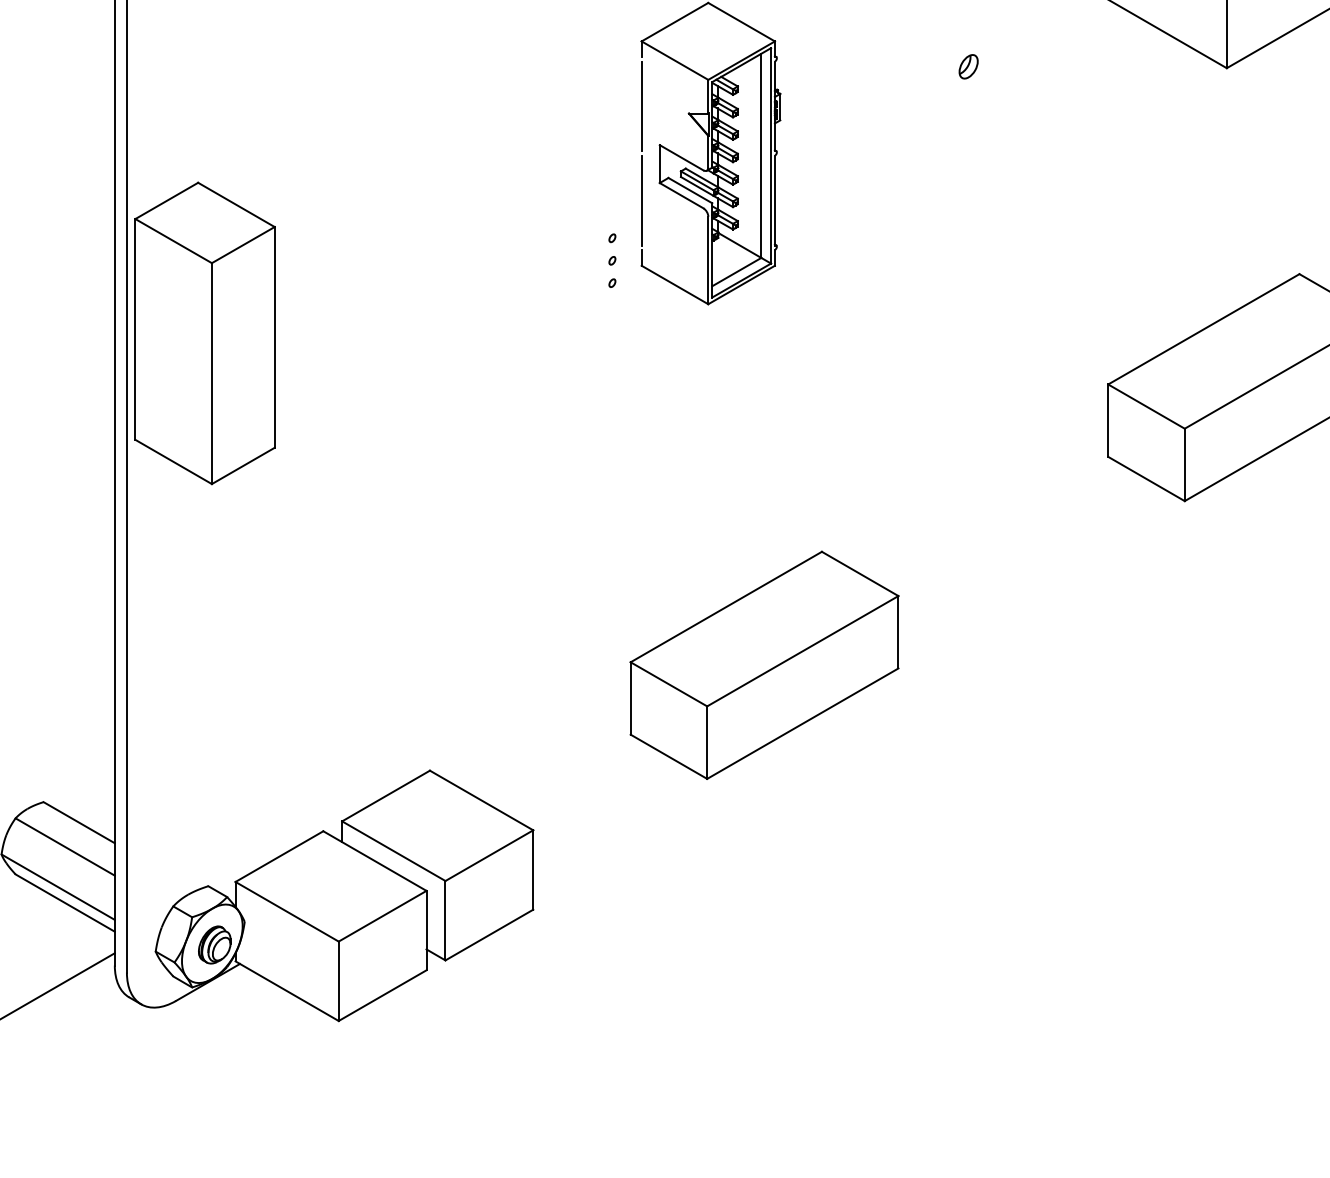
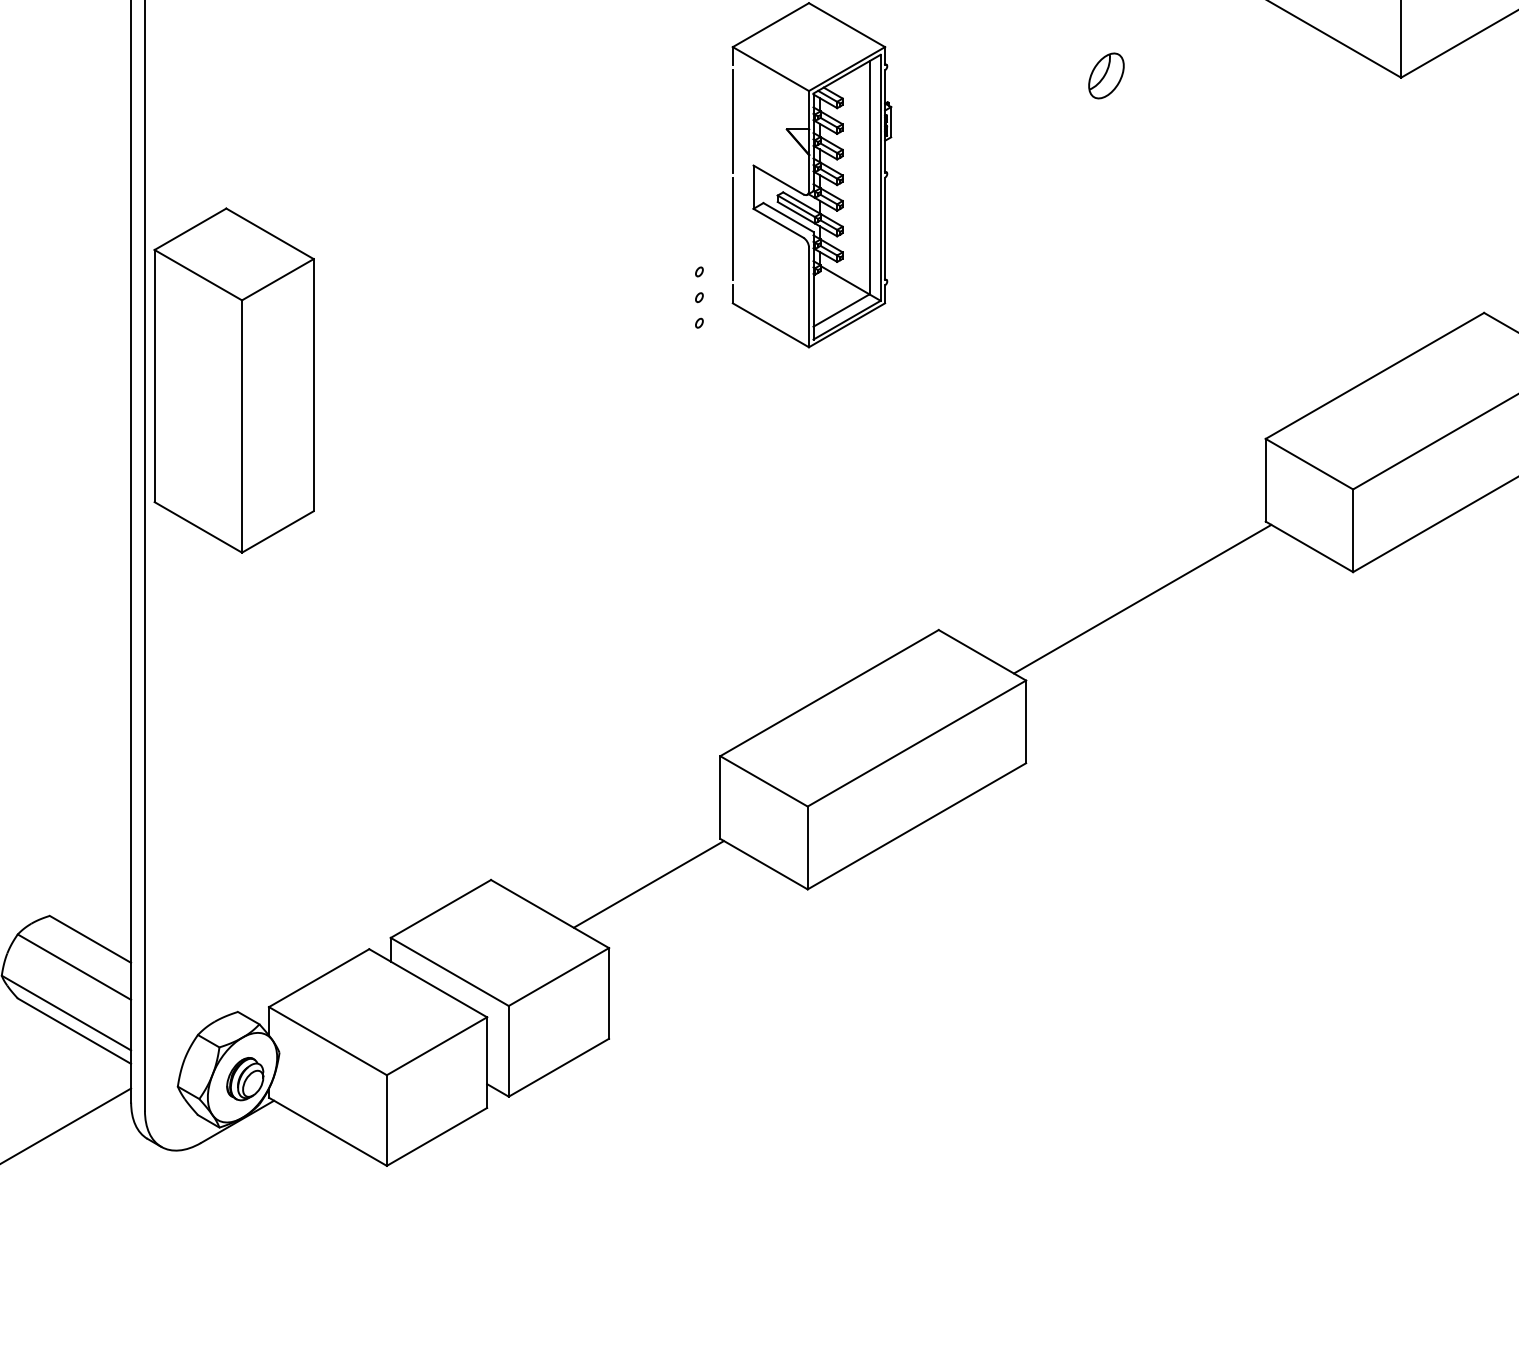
part: (968, 66) -> (1106, 75), size x1.67
line: (1000, 524) -> (1142, 598), added
line: (567, 774) -> (648, 884), added

